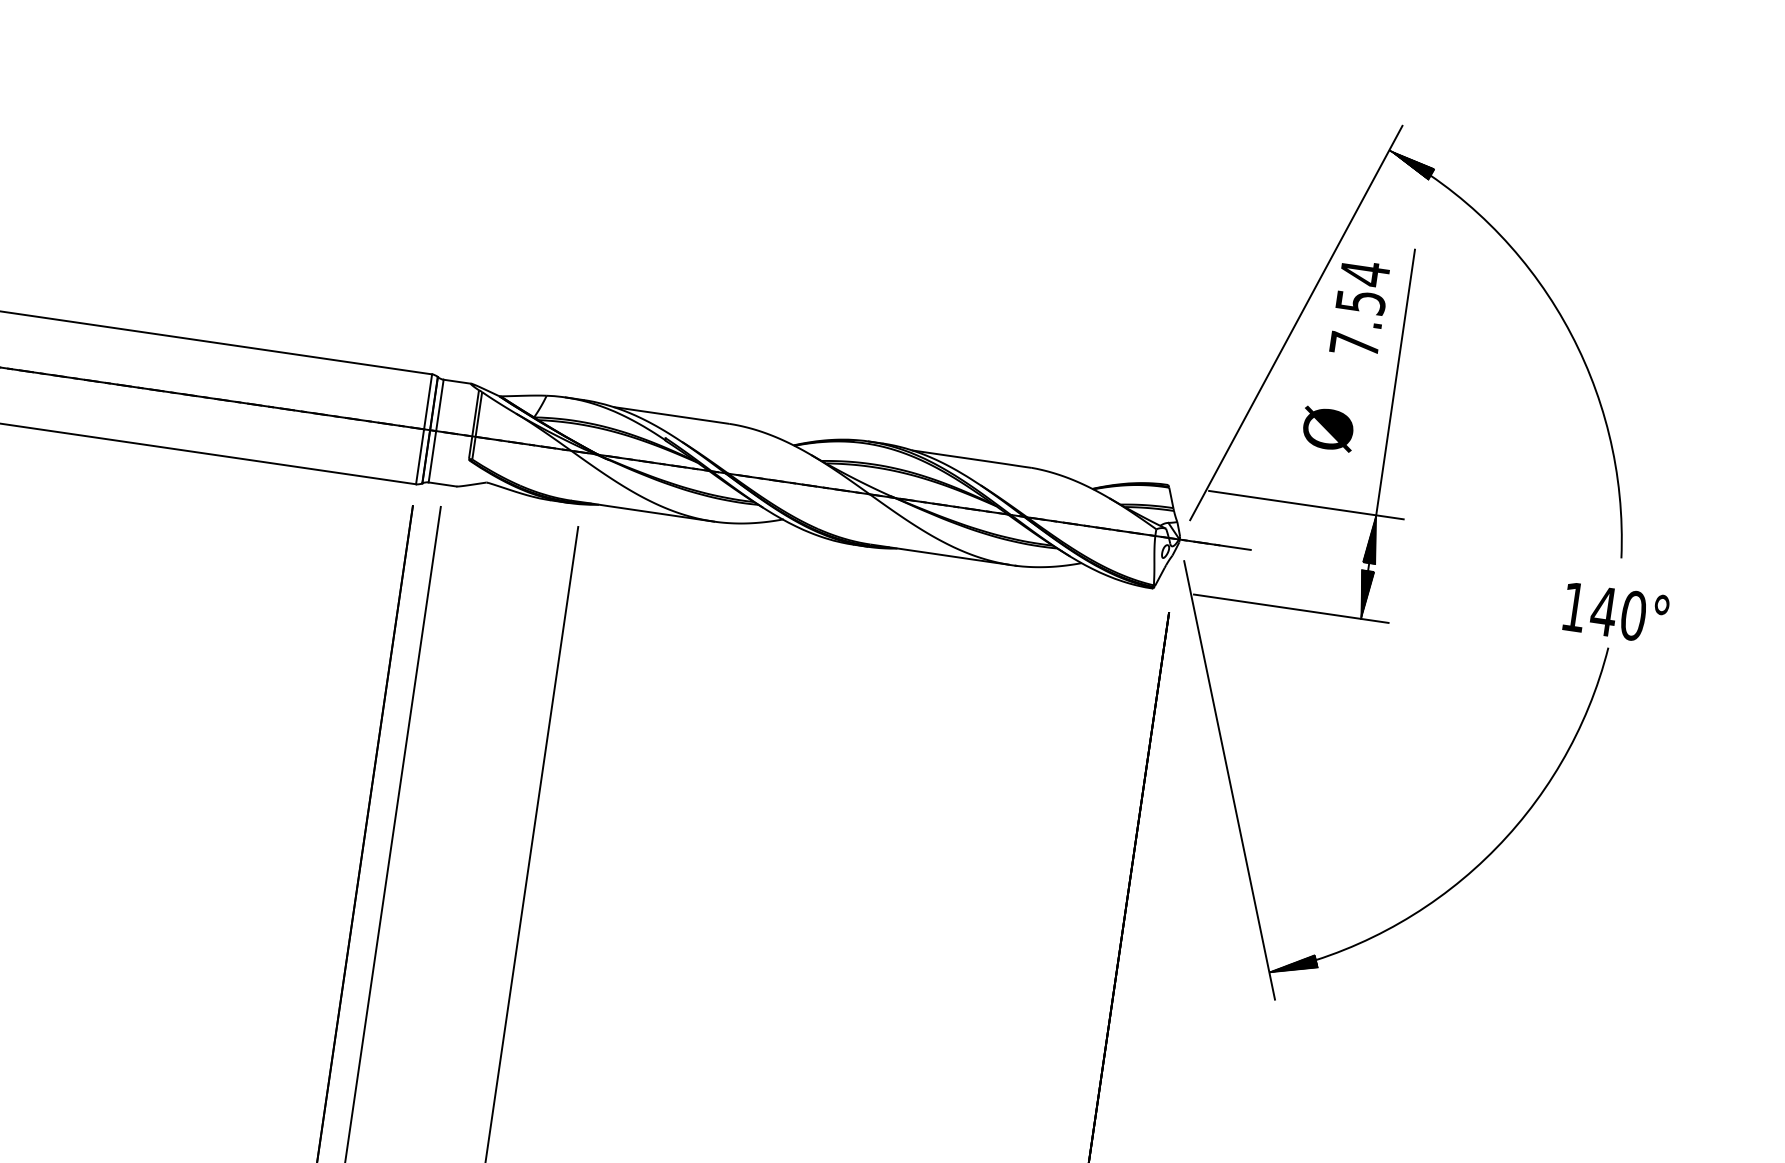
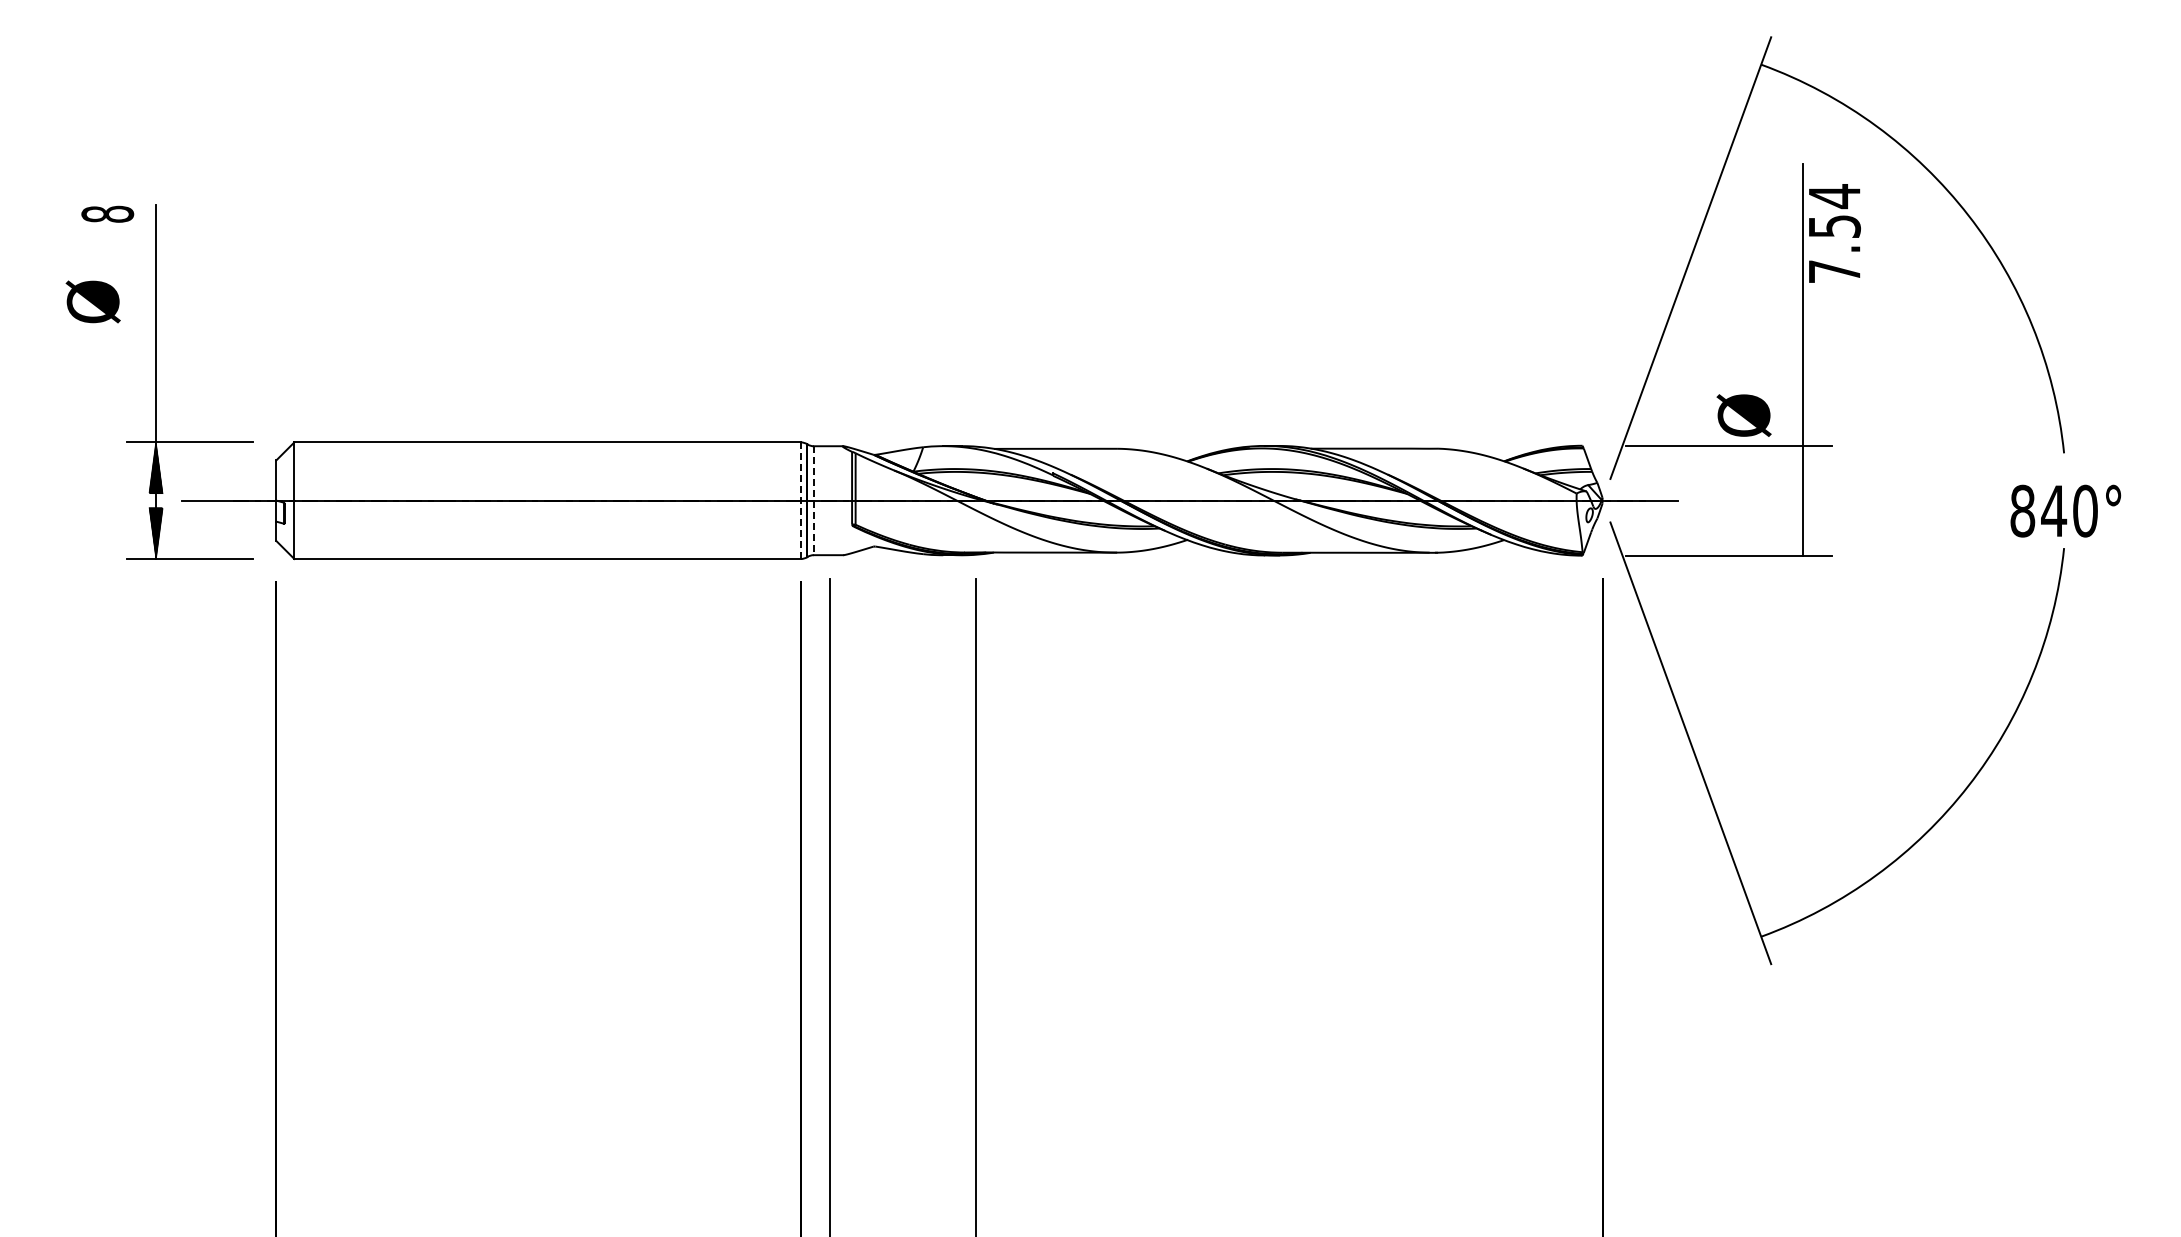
hatch: (1411, 164) -> (1786, 76), removed
text: (1359, 308) -> (1834, 233), moved
text: (1327, 429) -> (1743, 415), moved
line: (423, 430) -> (800, 501), solid -> dashed
line: (435, 431) -> (813, 501), solid -> dashed
hatch: (1372, 539) -> (1802, 471), removed
hatch: (1364, 594) -> (1802, 529), removed
text: (1574, 606) -> (2022, 510), 140° -> 840°
hatch: (1295, 963) -> (1786, 923), removed

